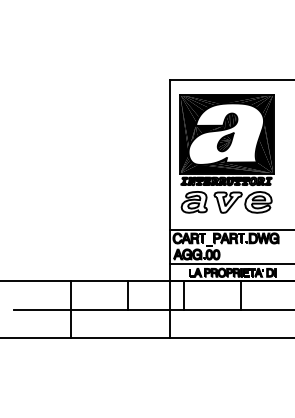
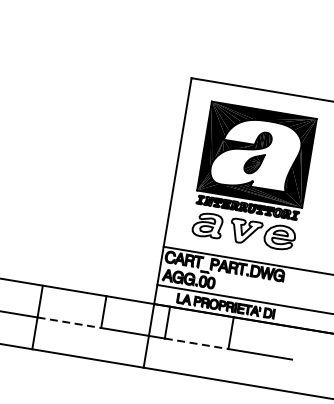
part: (226, 153) -> (253, 176), moved
line: (99, 309) -> (69, 322), solid -> dashed
line: (213, 309) -> (197, 343), solid -> dashed

